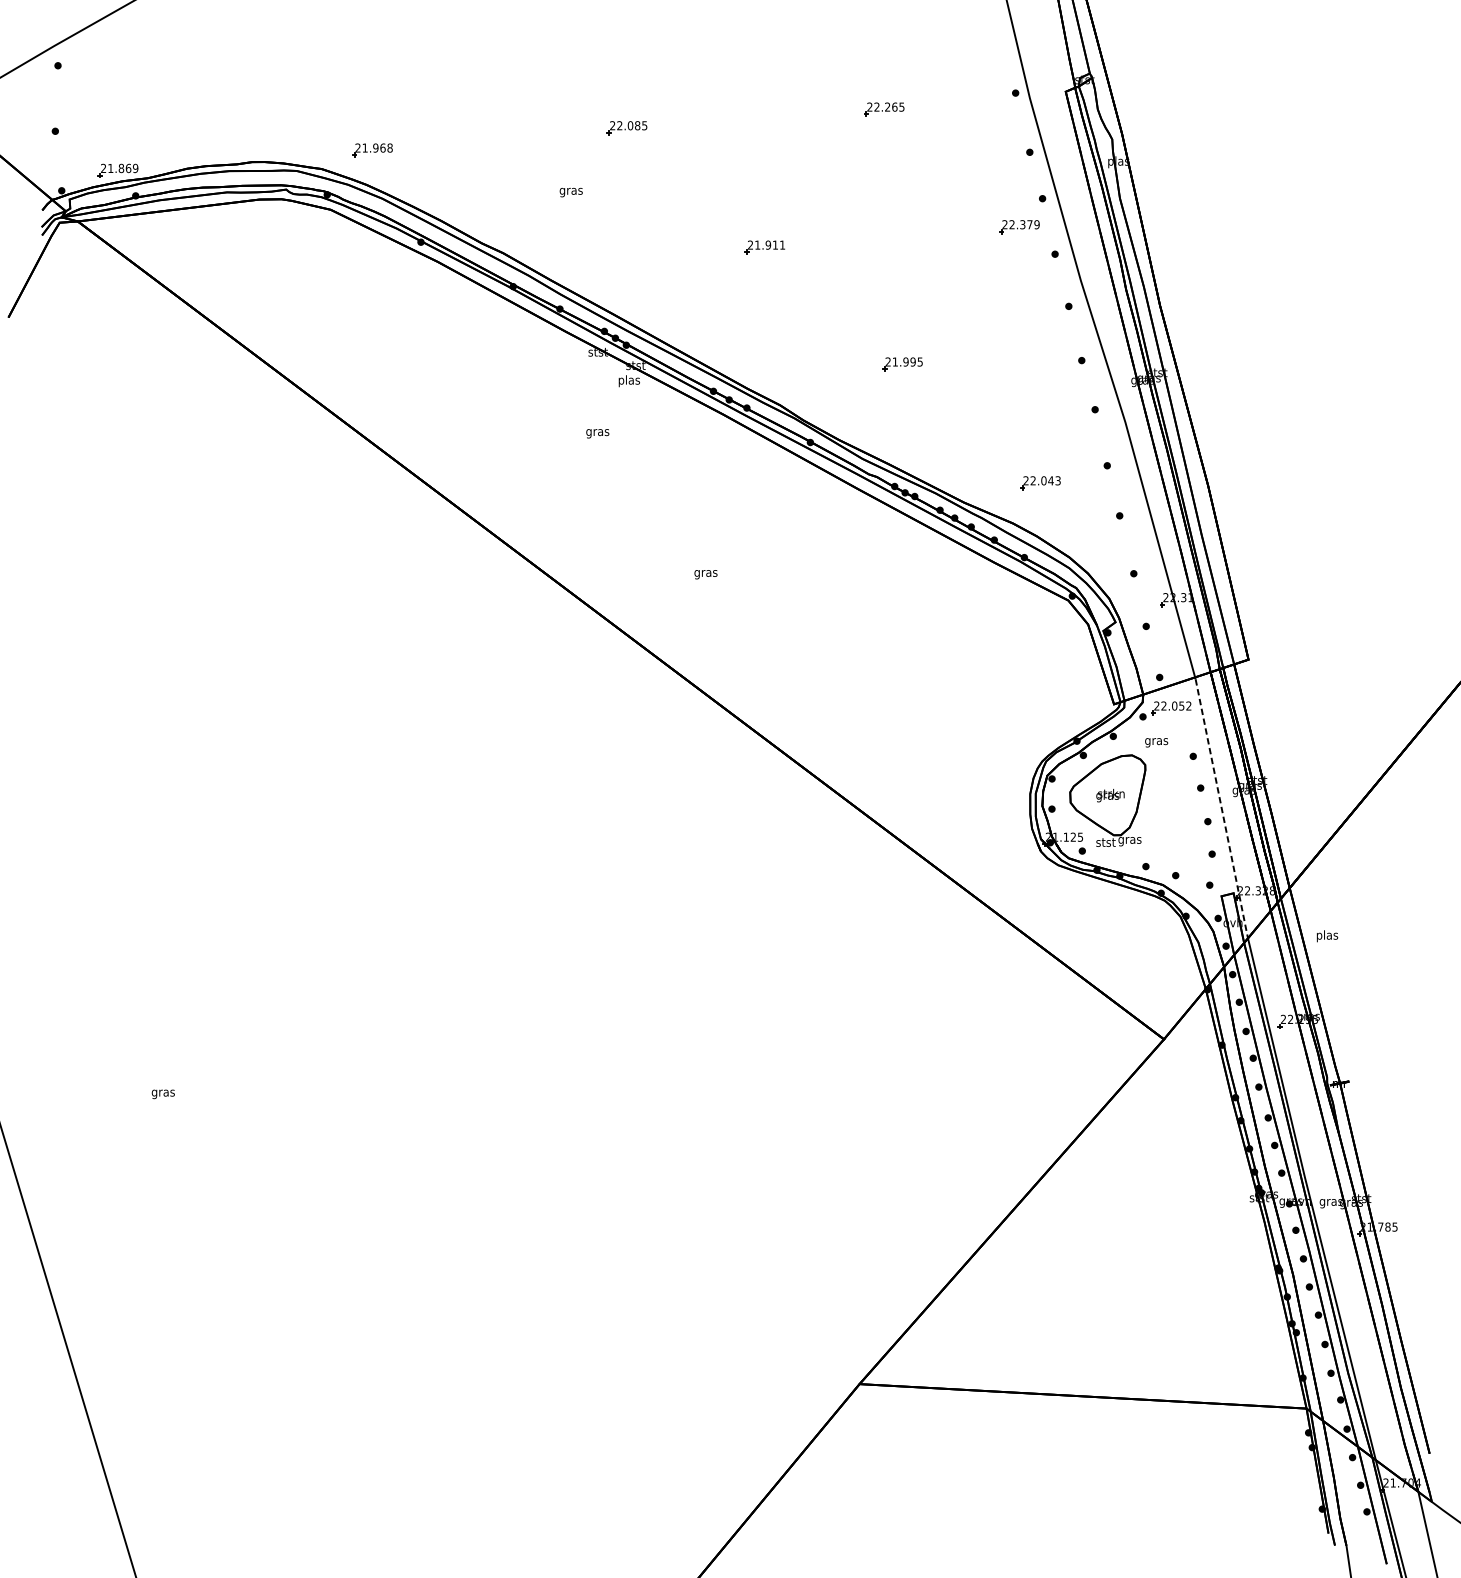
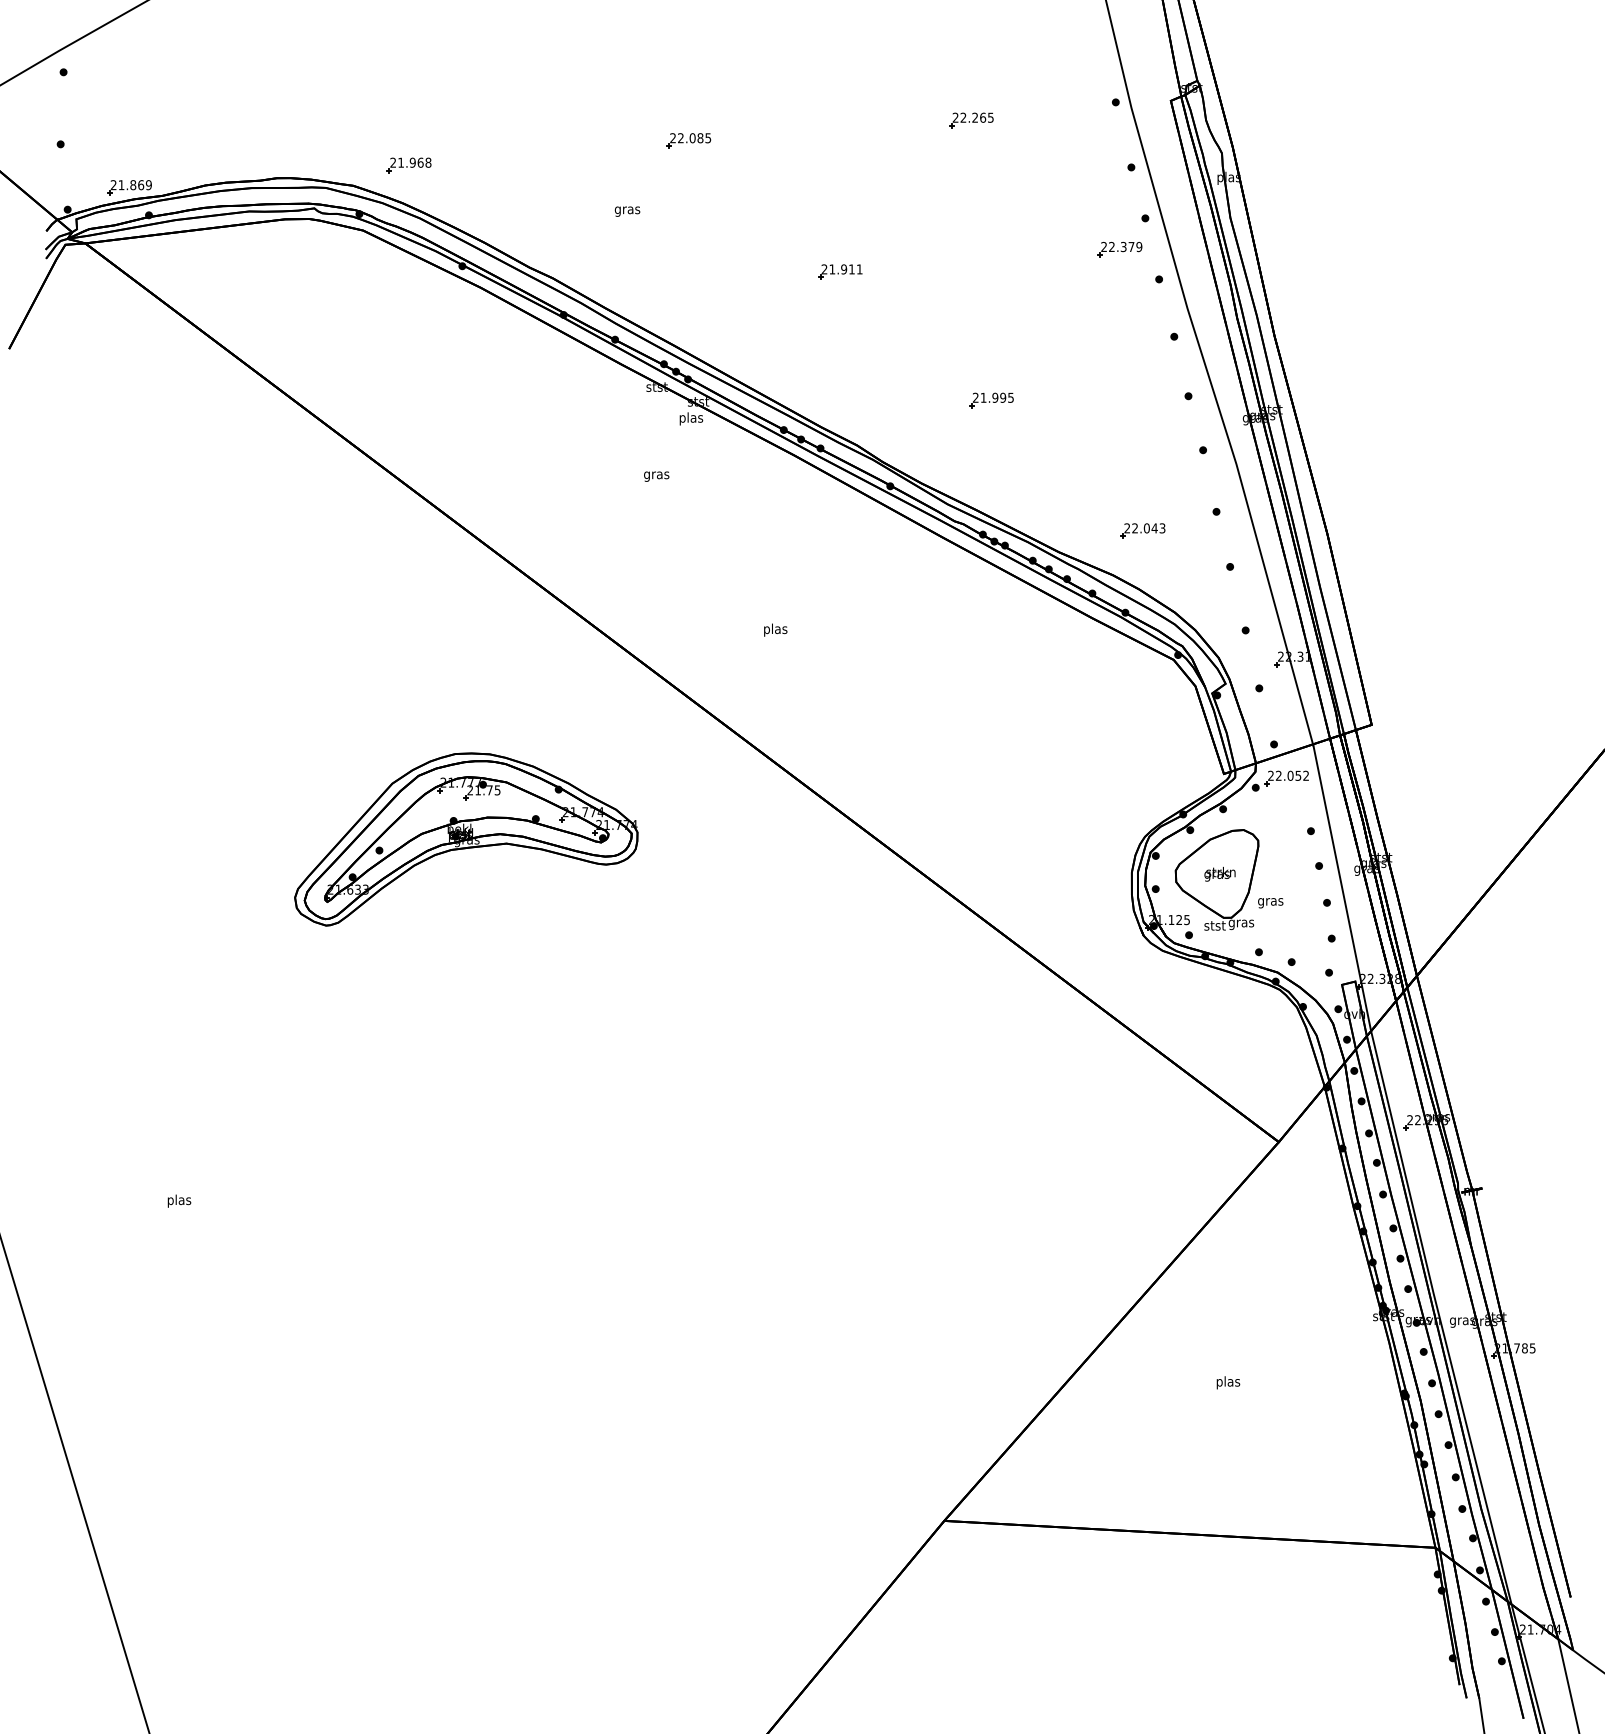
text: (705, 572) -> (775, 629), gras -> plas
text: (1156, 743) -> (1270, 903), moved
part: (424, 763) -> (466, 839), added
line: (1221, 809) -> (1342, 889), dashed -> solid
text: (1327, 935) -> (1228, 1382), moved
text: (162, 1092) -> (178, 1200), gras -> plas

